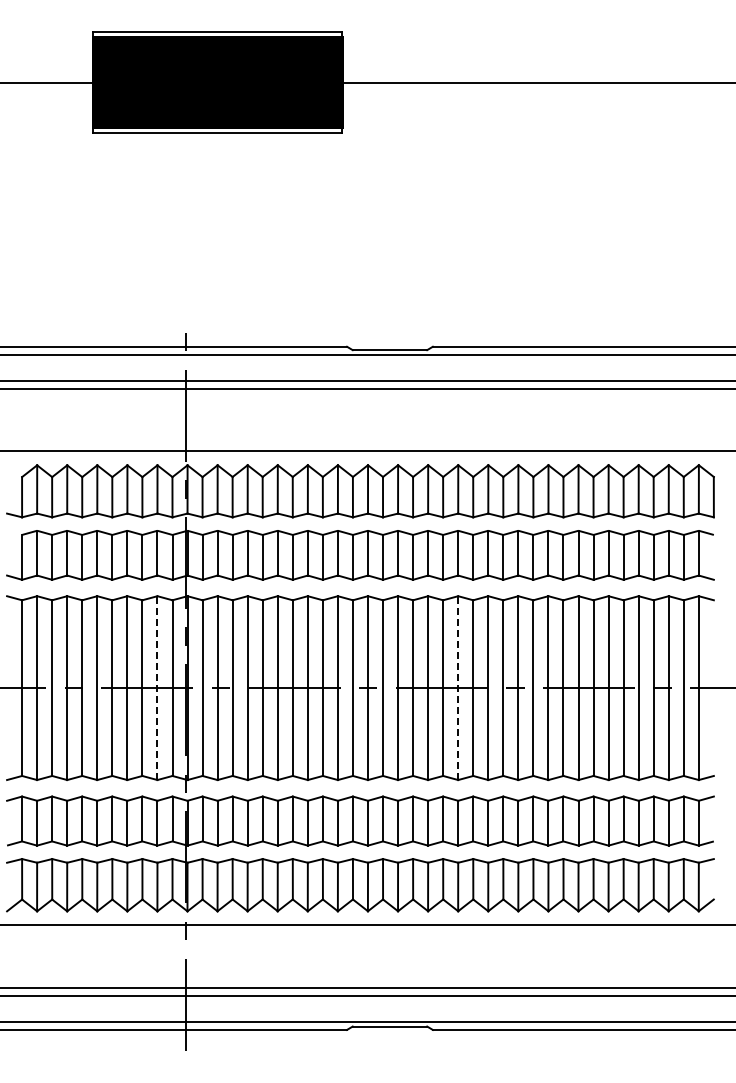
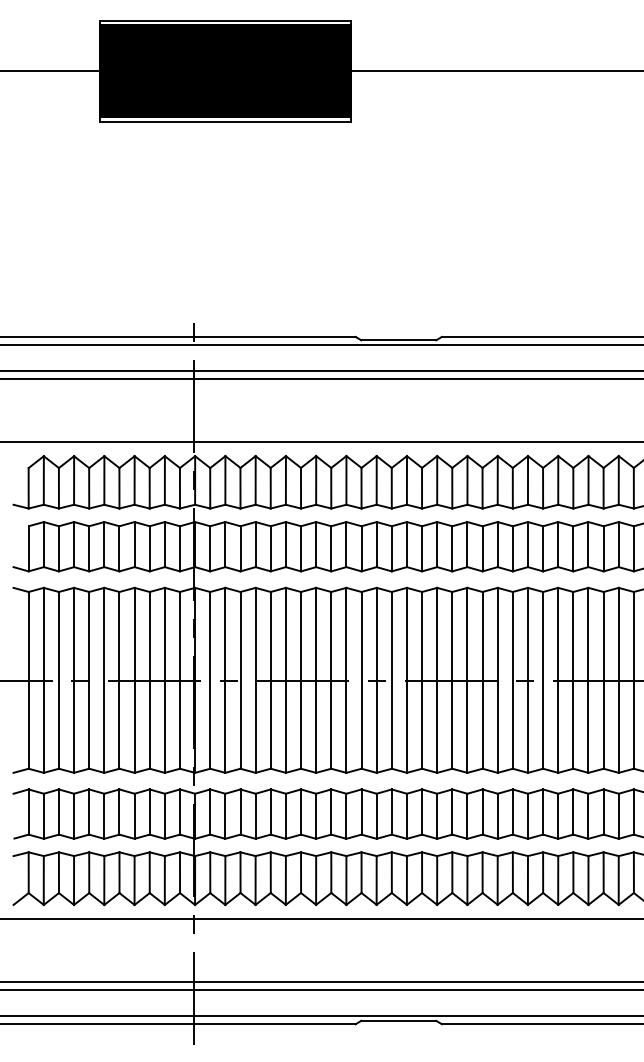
line: (157, 688) -> (164, 680), dashed -> solid
line: (458, 688) -> (467, 680), dashed -> solid

